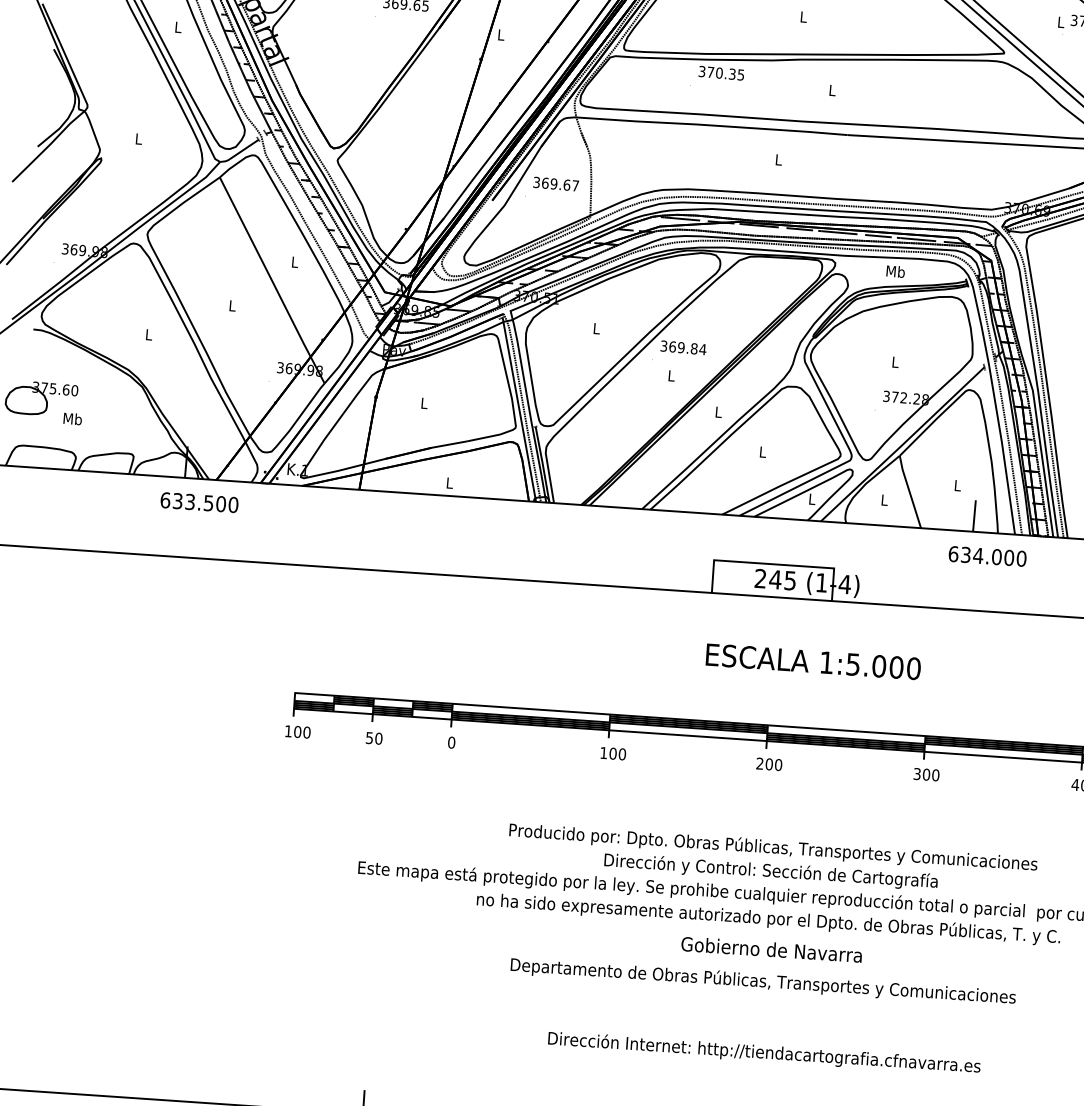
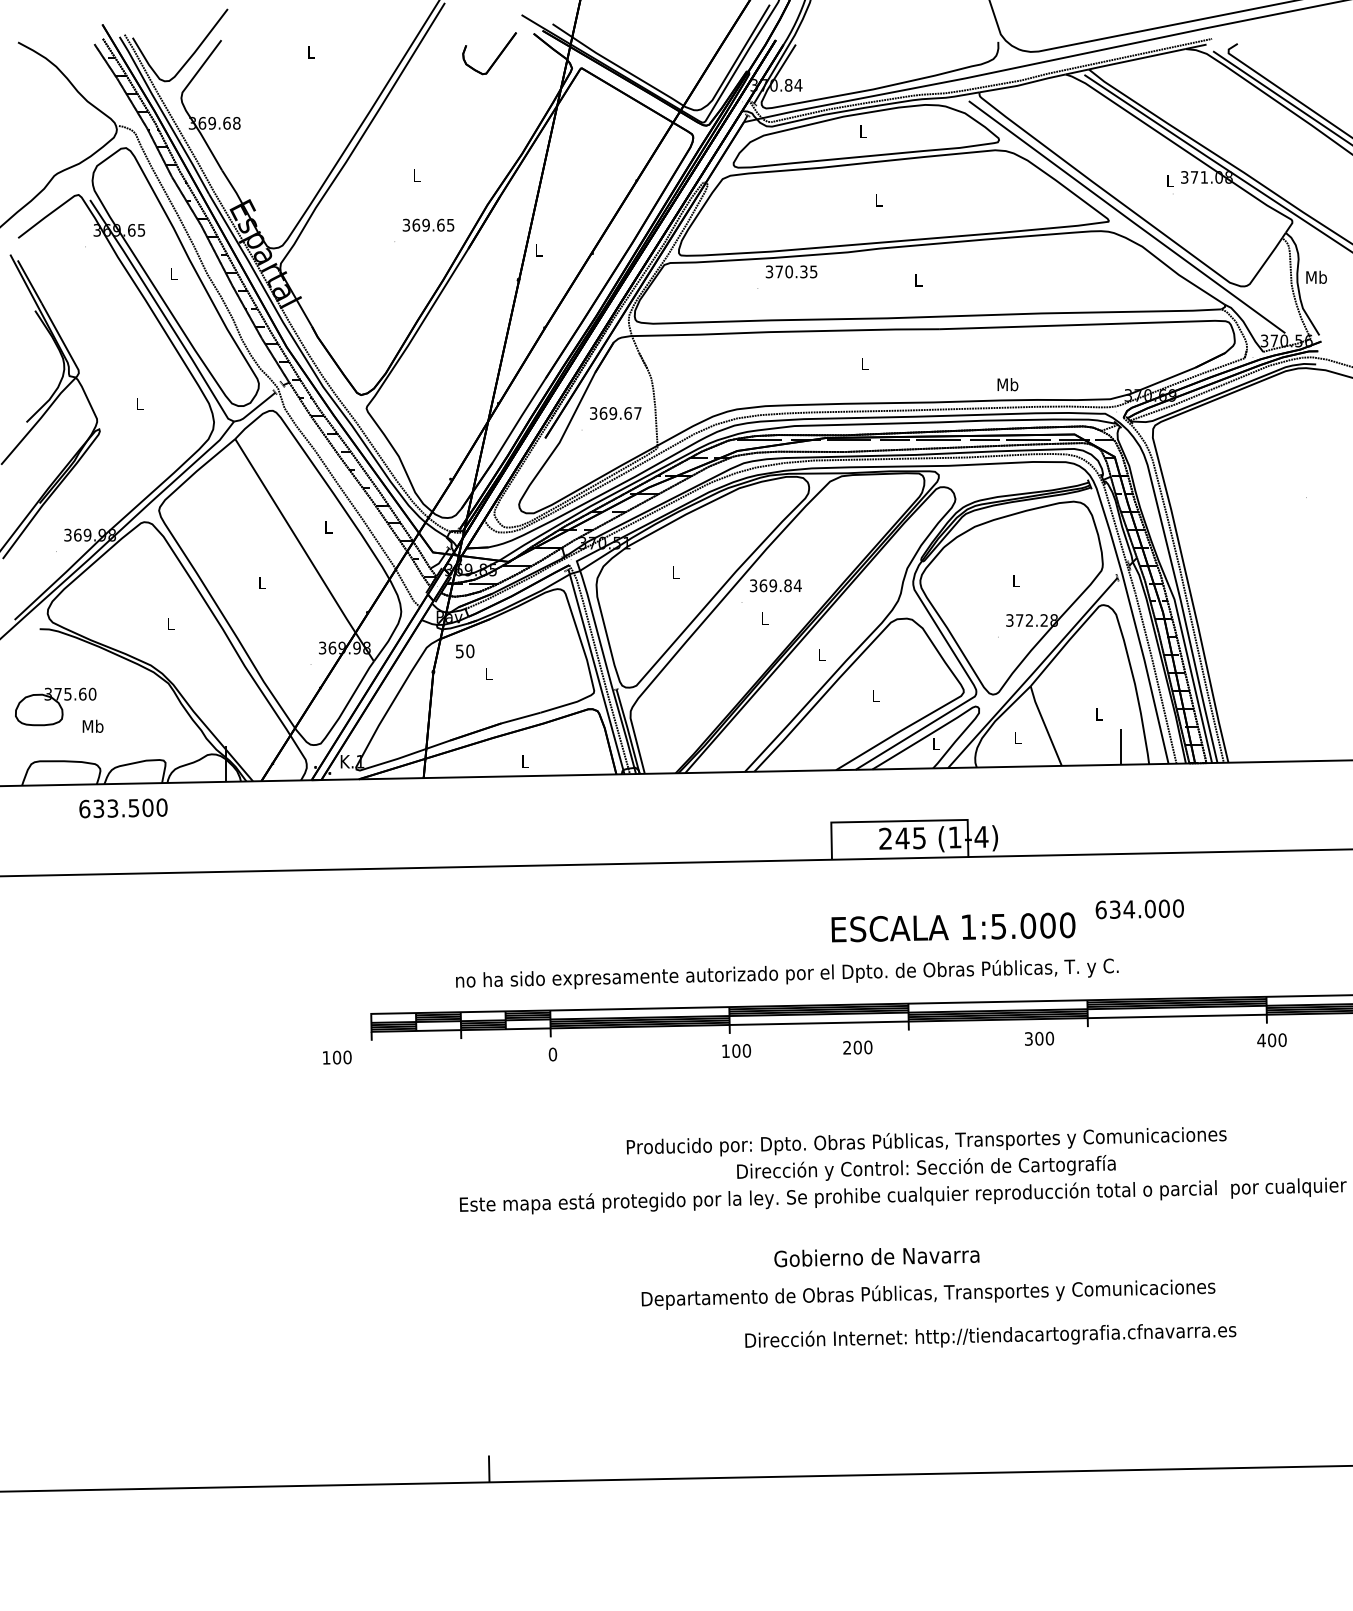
text: (895, 271) -> (1007, 384), moved
text: (199, 502) -> (123, 808), moved
text: (987, 556) -> (1139, 909), moved
text: (298, 731) -> (337, 1057), moved
text: (374, 738) -> (465, 651), moved
text: (769, 764) -> (857, 1047), moved
text: (926, 774) -> (1039, 1038), moved
text: (768, 918) -> (787, 973), moved
text: (771, 950) -> (876, 1257), moved
text: (764, 1052) -> (990, 1335), moved

